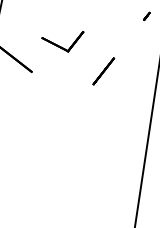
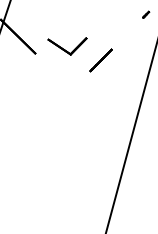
part: (63, 43) -> (67, 46), moved

